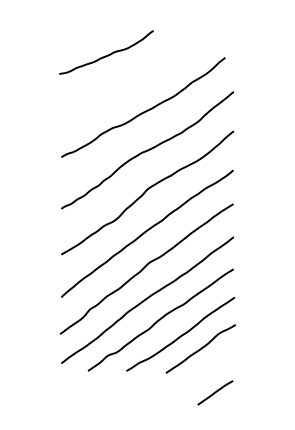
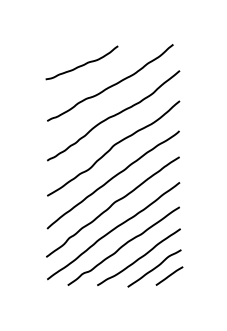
curve: (107, 54) -> (82, 64), moved
line: (215, 392) -> (169, 275), moved

